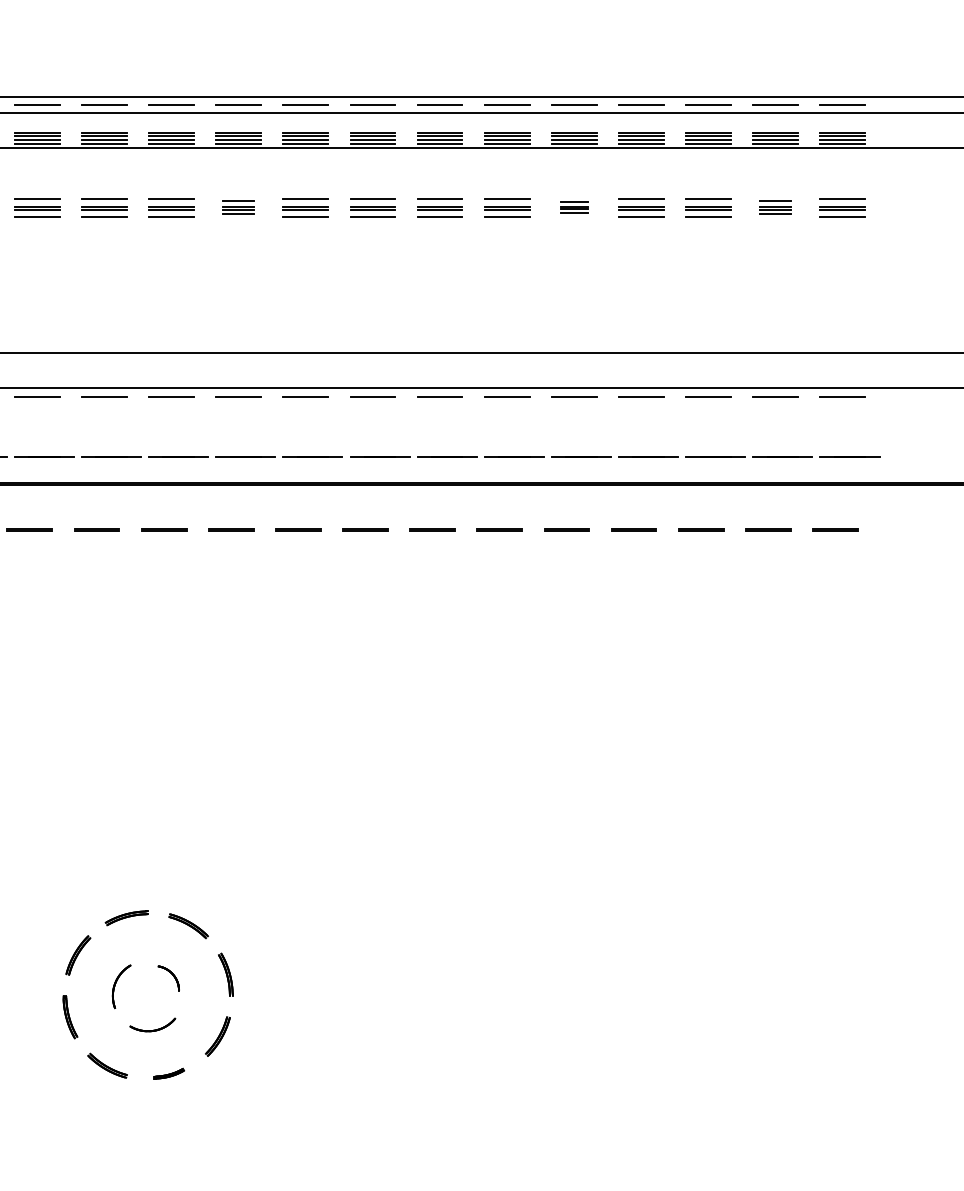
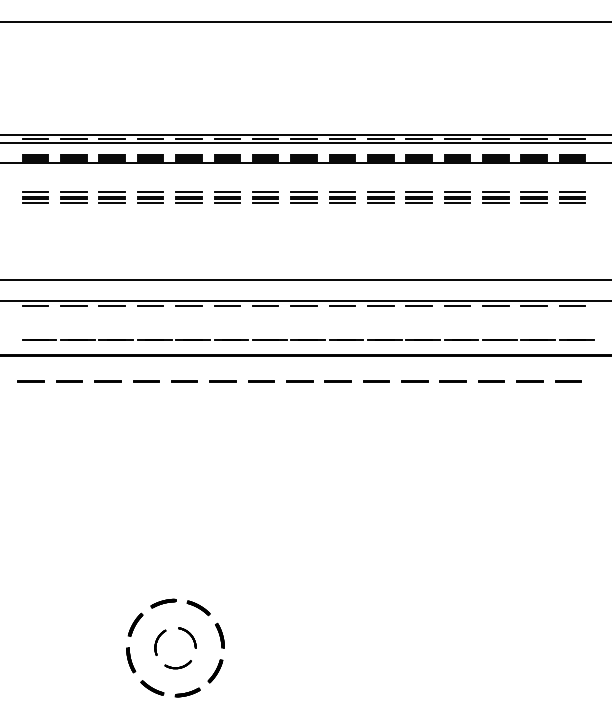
part: (239, 207) -> (227, 197), size x1.43
part: (573, 207) -> (418, 197), size x1.67
part: (774, 207) -> (533, 197), size x1.43
part: (169, 977) -> (187, 637), size x1.43
part: (169, 1073) -> (187, 692), size x1.43

